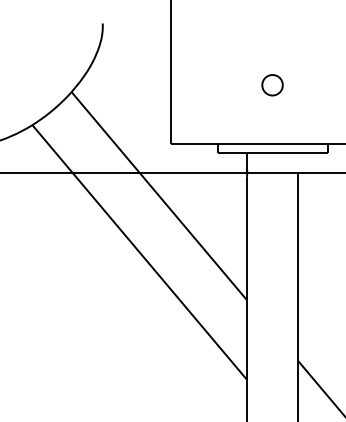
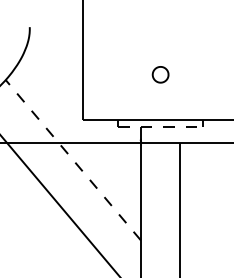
line: (272, 152) -> (160, 126), solid -> dashed
line: (158, 195) -> (72, 159), solid -> dashed

